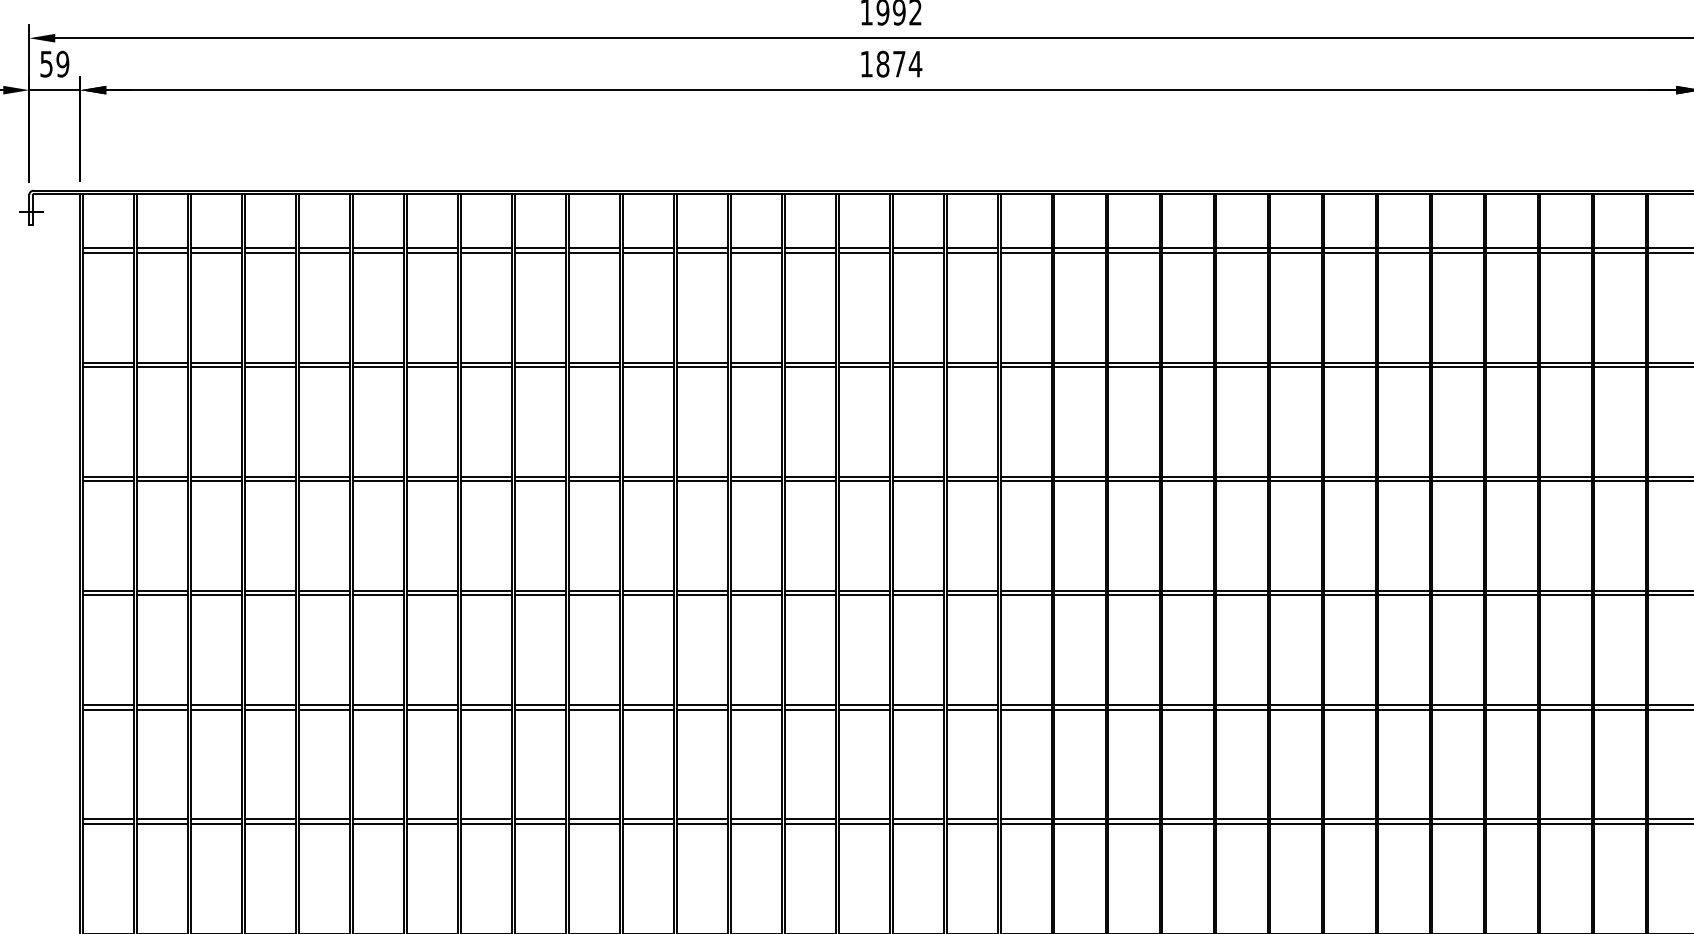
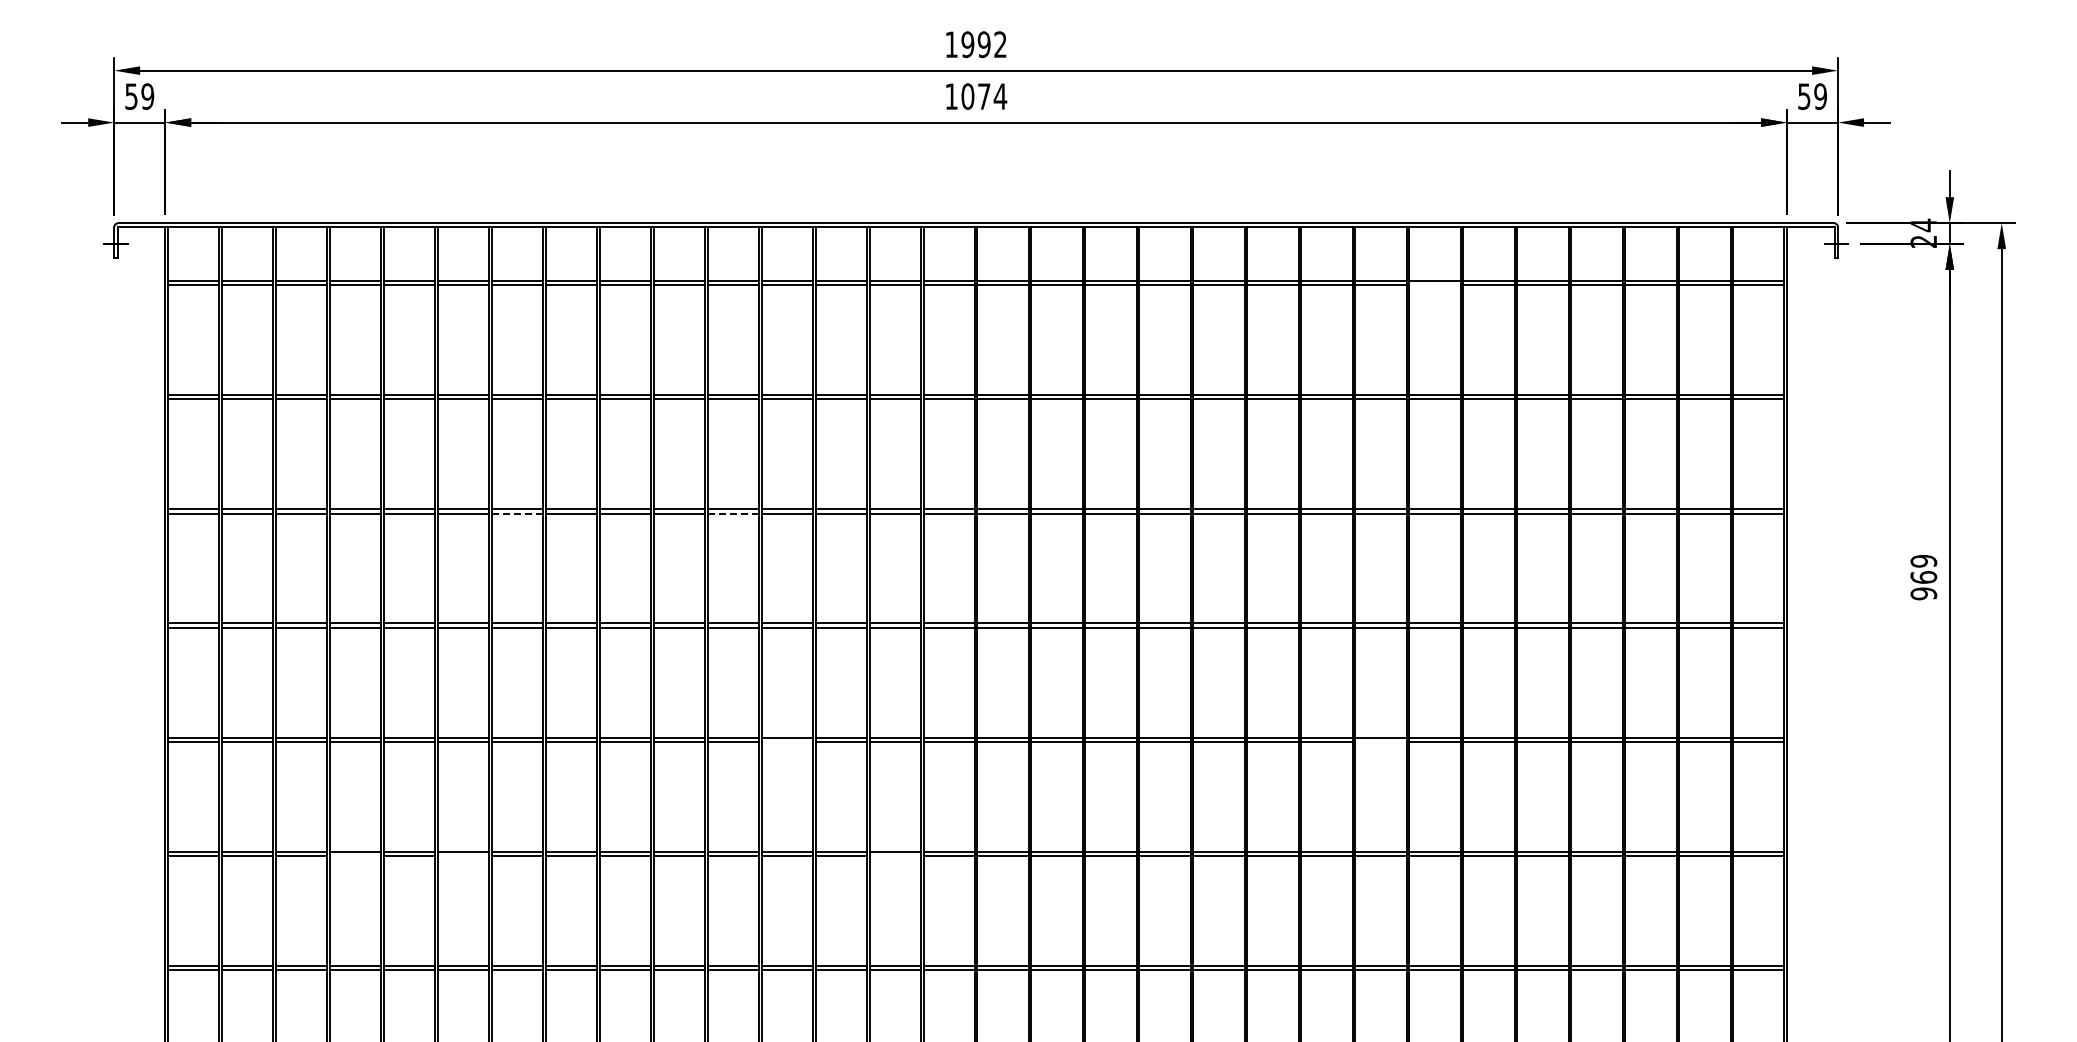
text: (882, 64) -> (967, 96), 1874 -> 1074
line: (1349, 253) -> (1434, 285), removed
line: (432, 481) -> (517, 513), solid -> dashed
line: (648, 481) -> (733, 513), solid -> dashed
line: (701, 709) -> (786, 741), removed
line: (1295, 709) -> (1380, 741), removed
line: (270, 824) -> (355, 856), removed
line: (378, 824) -> (463, 856), removed
line: (809, 824) -> (894, 856), removed

